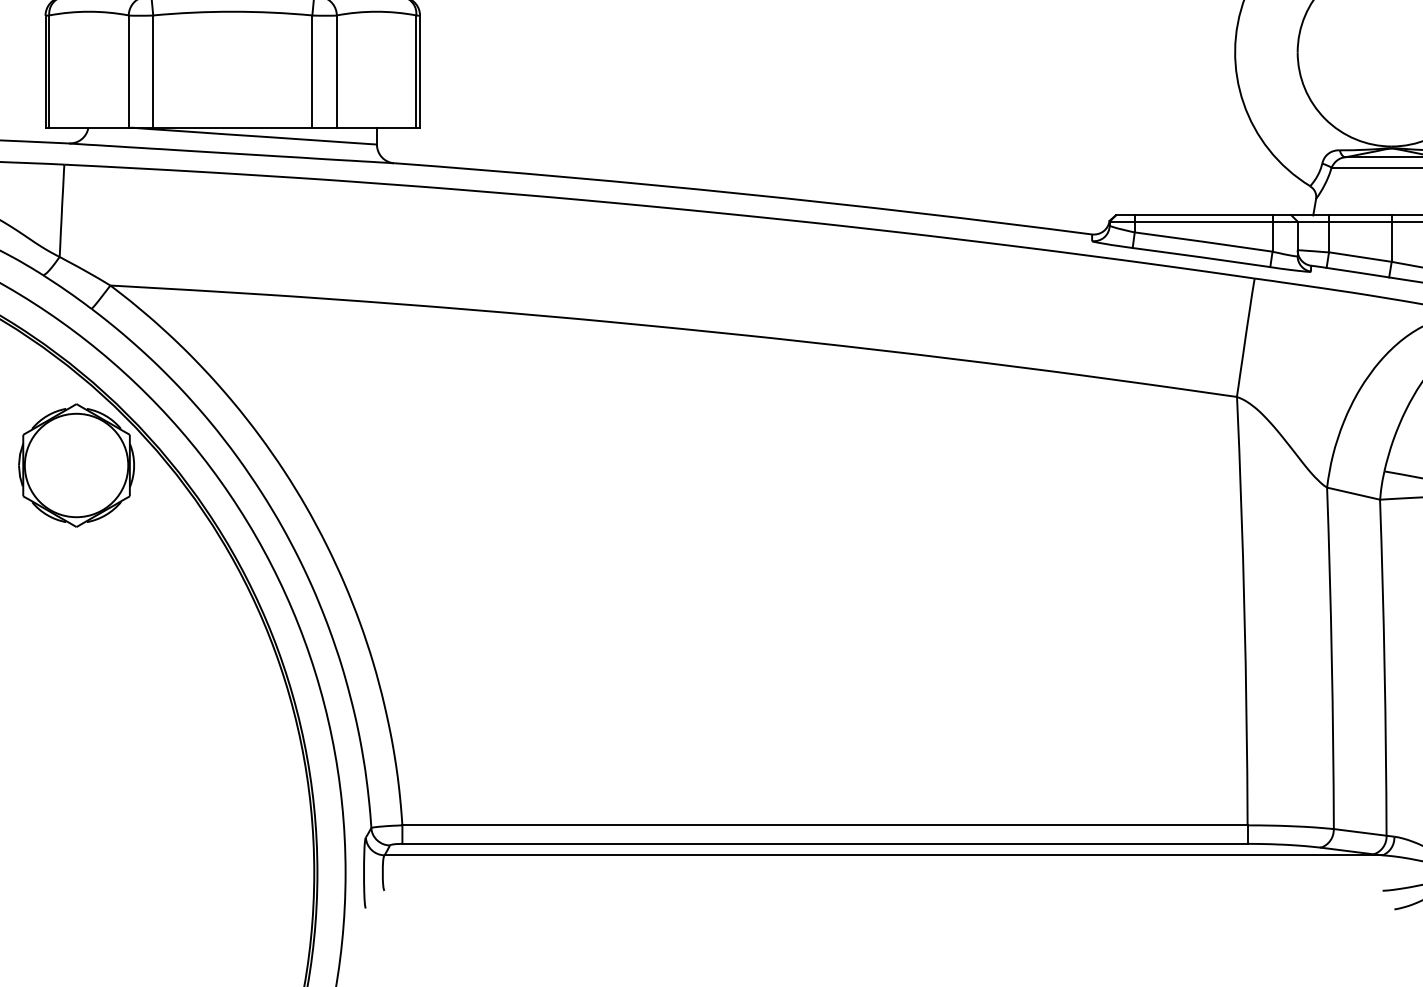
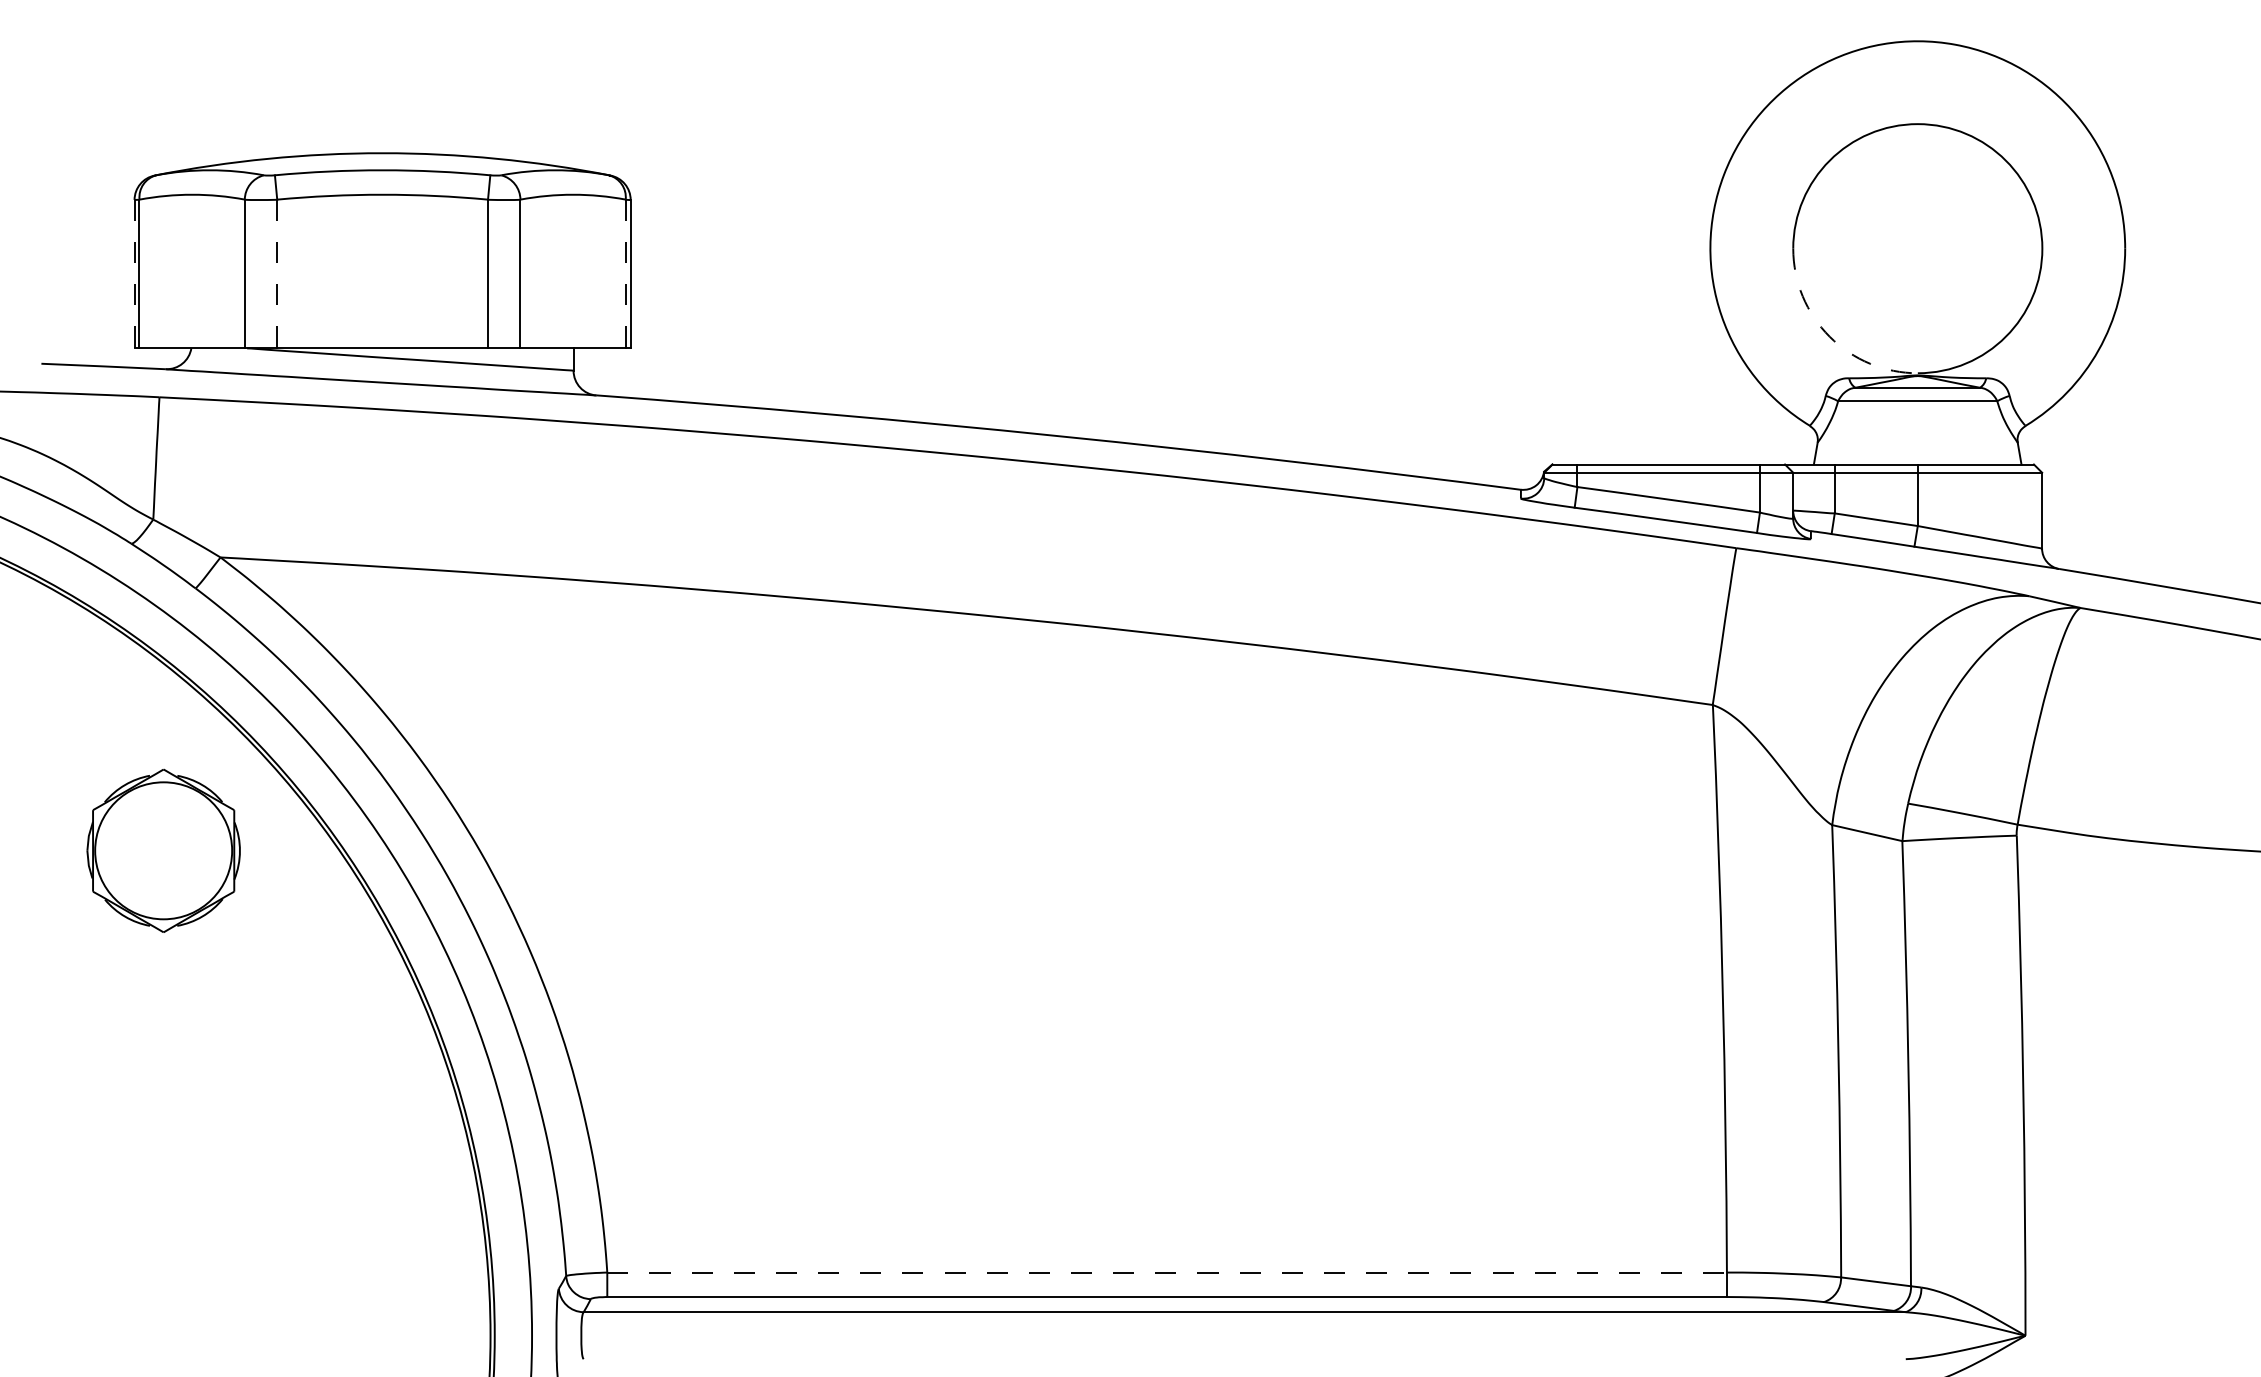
line: (45, 71) -> (134, 274), solid -> dashed
line: (153, 71) -> (277, 274), solid -> dashed
line: (416, 71) -> (625, 274), solid -> dashed
arc: (1325, 118) -> (1829, 336), solid -> dashed
part: (76, 465) -> (163, 850), moved
line: (825, 825) -> (1167, 1272), solid -> dashed

